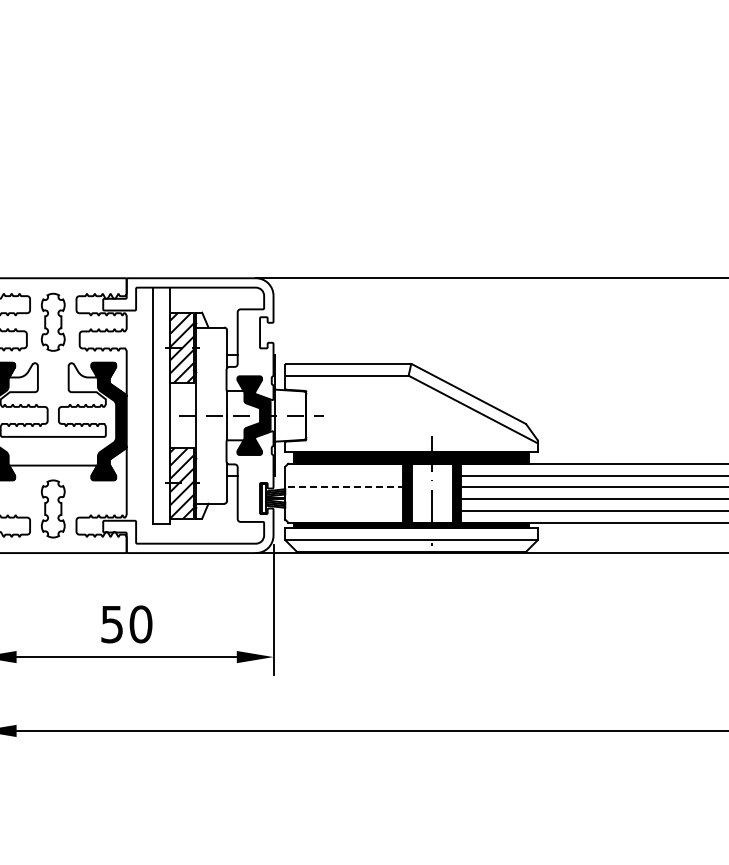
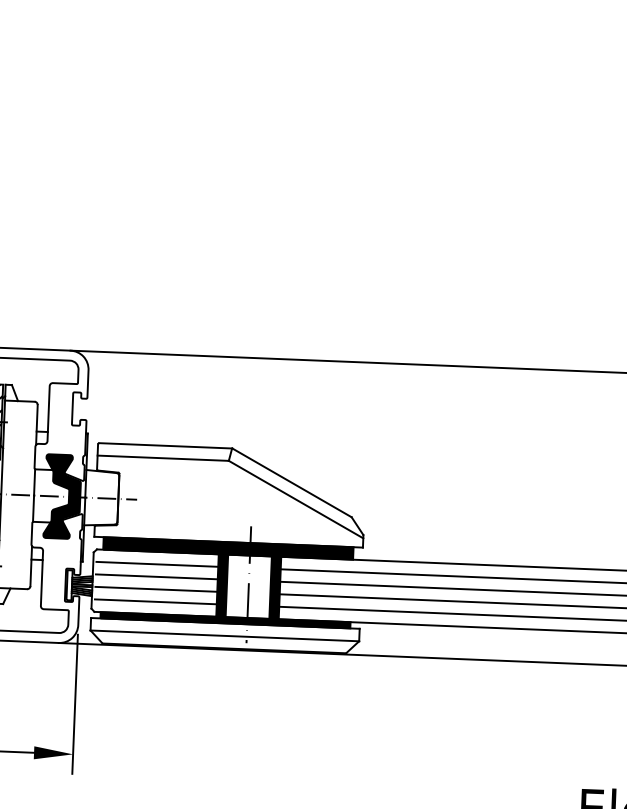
line: (345, 475) -> (157, 564), added
line: (345, 487) -> (156, 577), dashed -> solid
line: (345, 499) -> (156, 589), added
line: (345, 510) -> (155, 601), added

